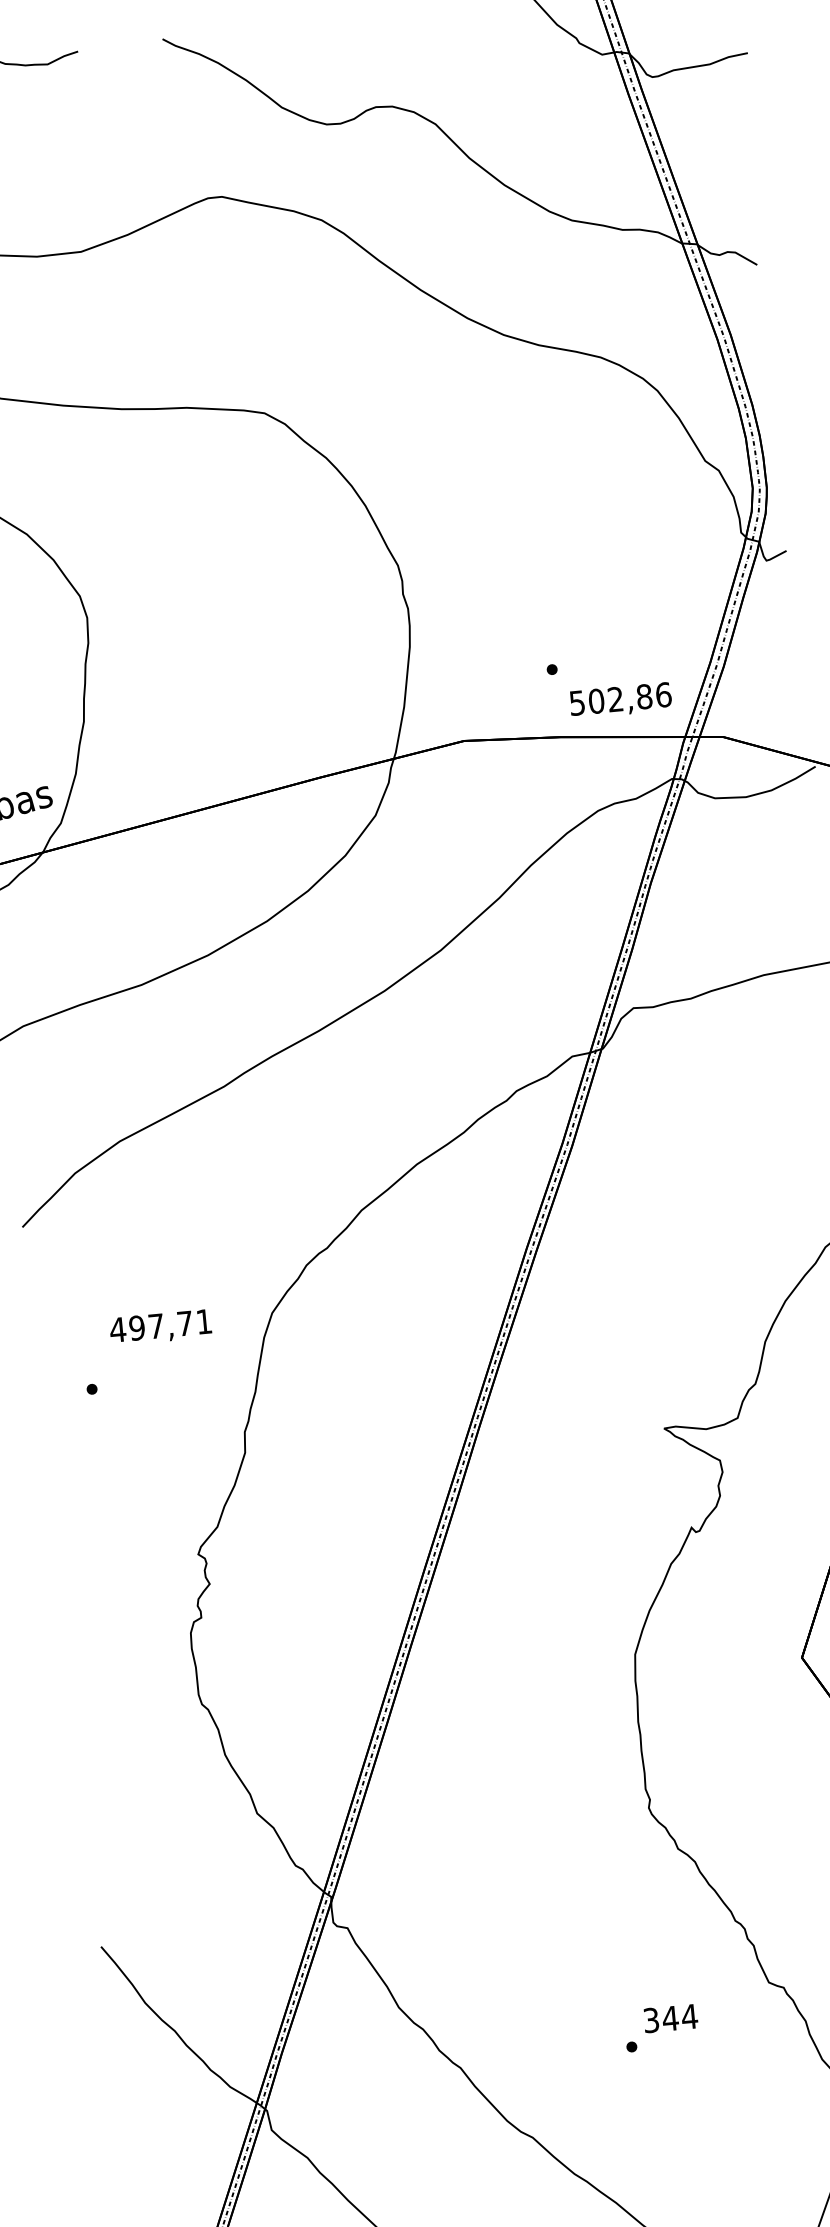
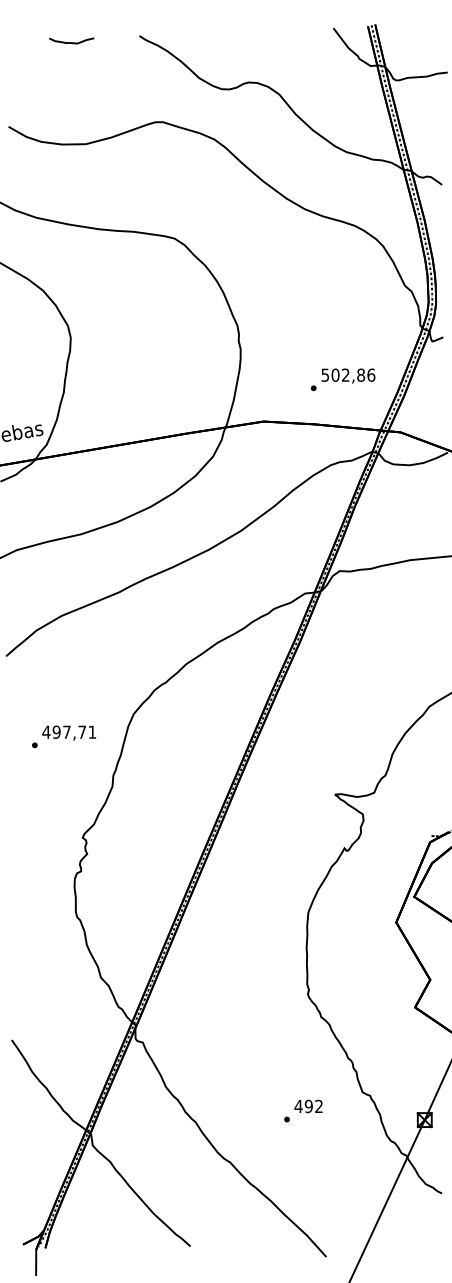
text: (620, 699) -> (348, 375), moved
text: (159, 1326) -> (68, 732), moved
text: (669, 2018) -> (308, 1106), 344 -> 492

